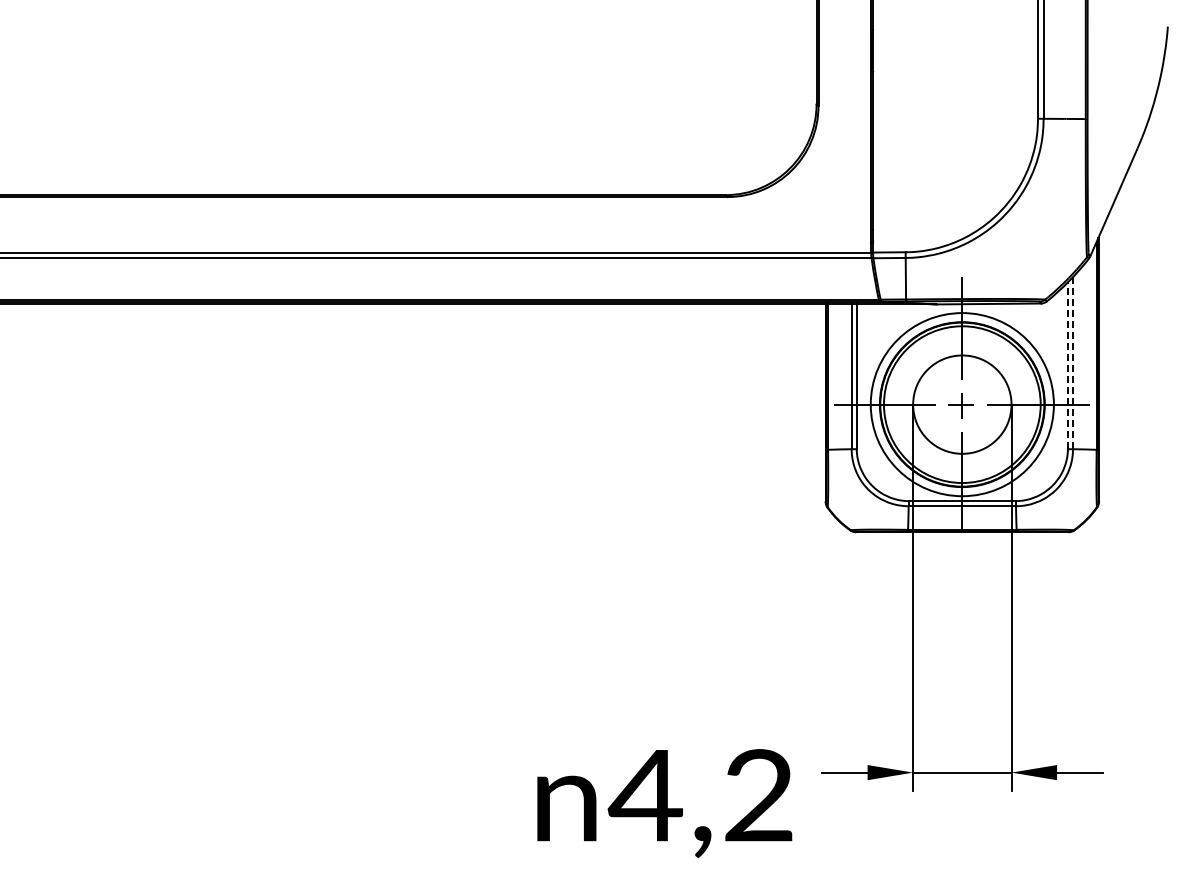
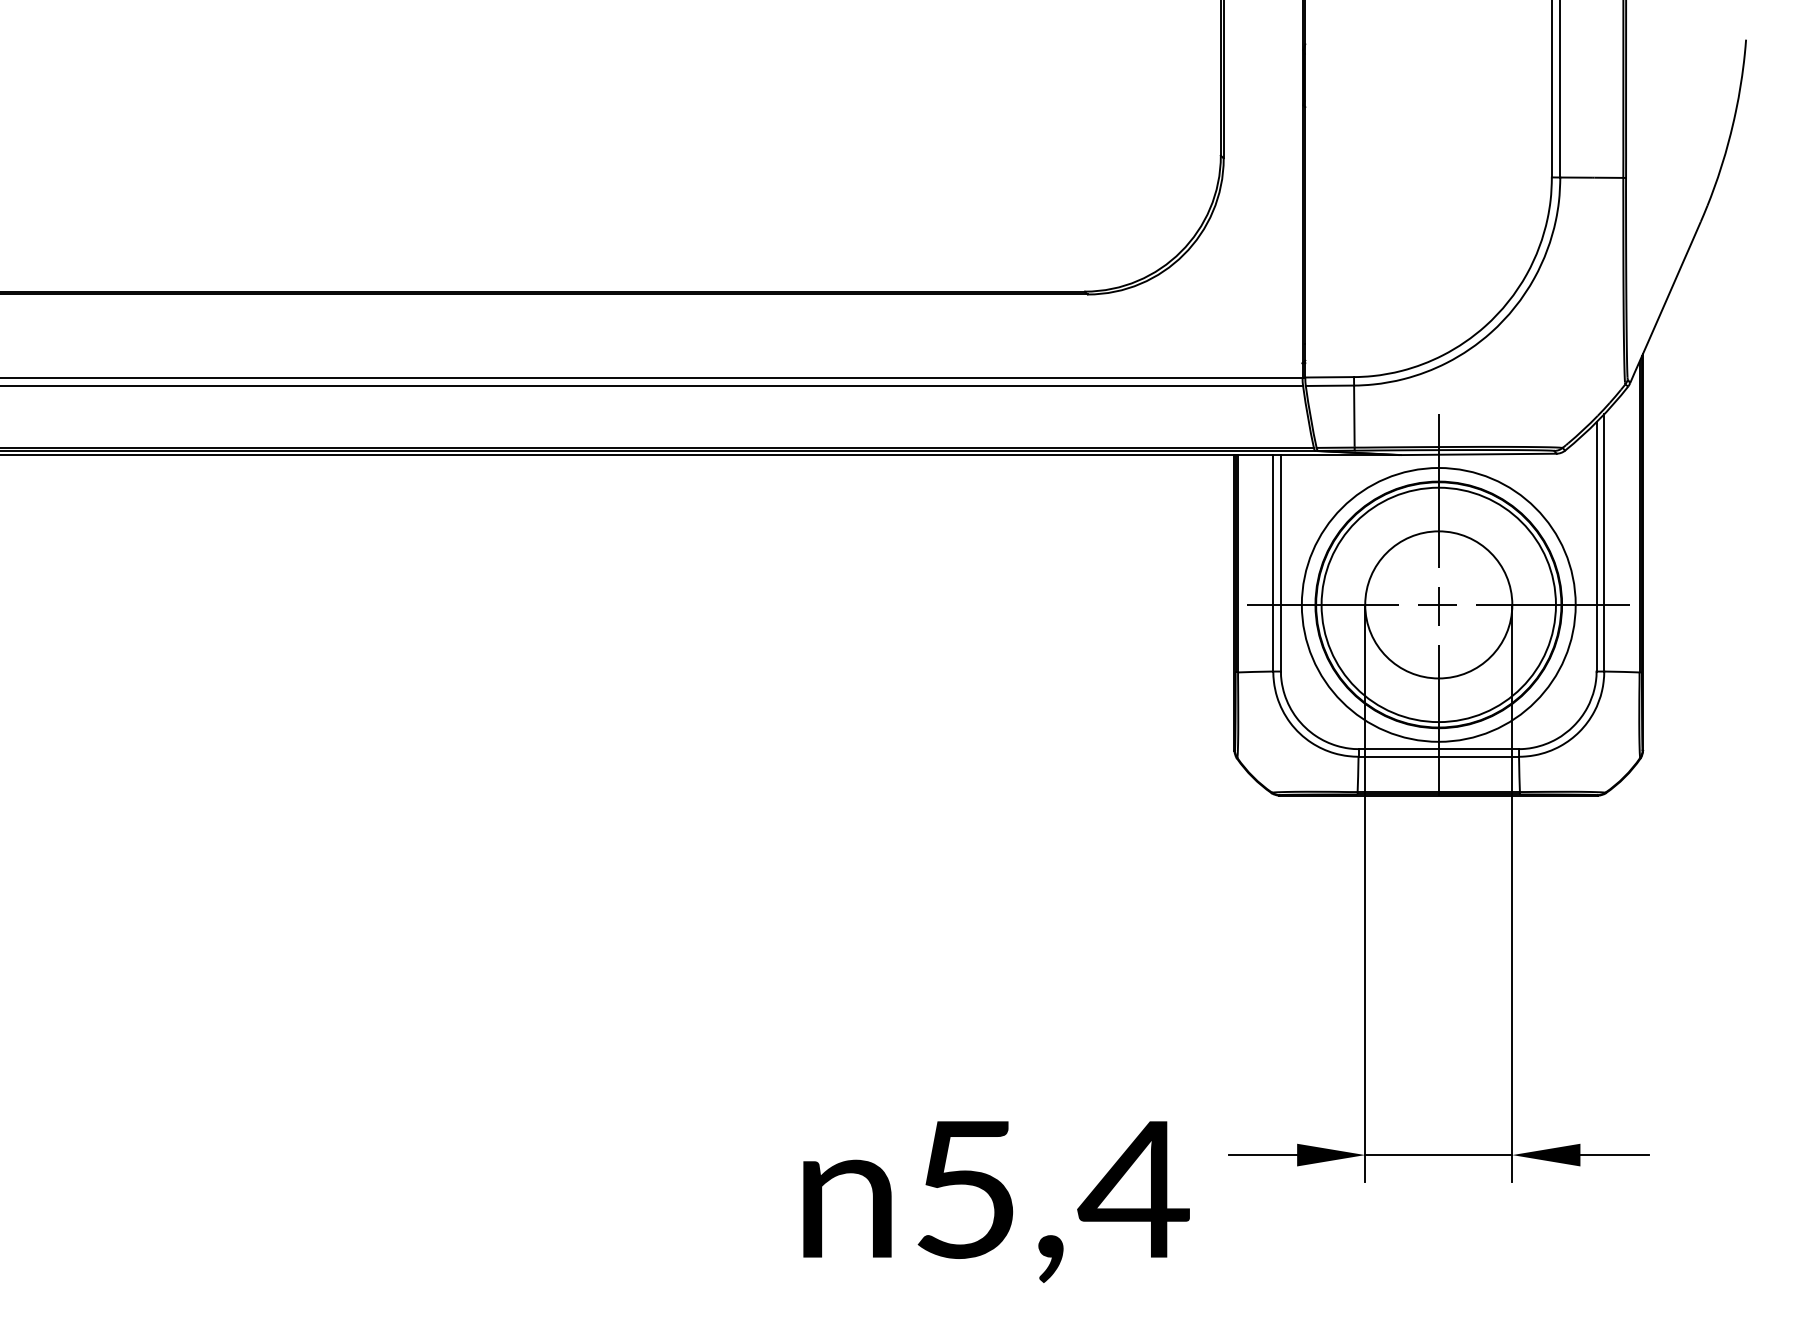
line: (1073, 363) -> (1604, 543), dashed -> solid
line: (1067, 365) -> (1596, 546), dashed -> solid
text: (701, 795) -> (1048, 1189), 4,2 -> 5,4

